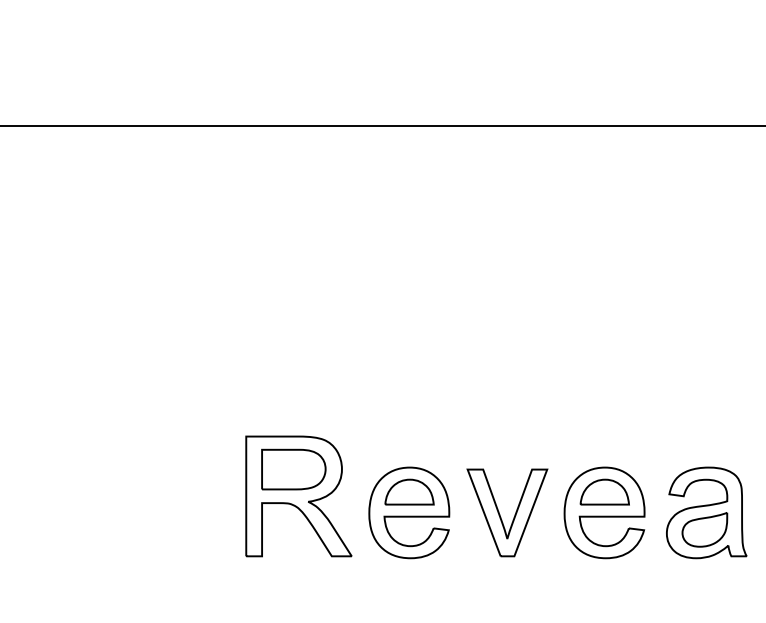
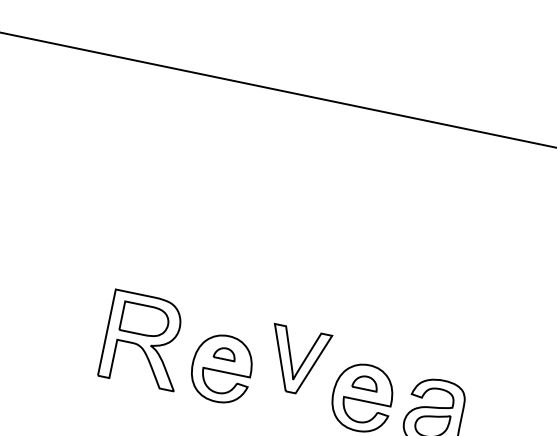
part: (409, 491) -> (225, 353), size x0.6
part: (604, 491) -> (365, 382), size x0.7
part: (500, 514) -> (291, 361), moved

